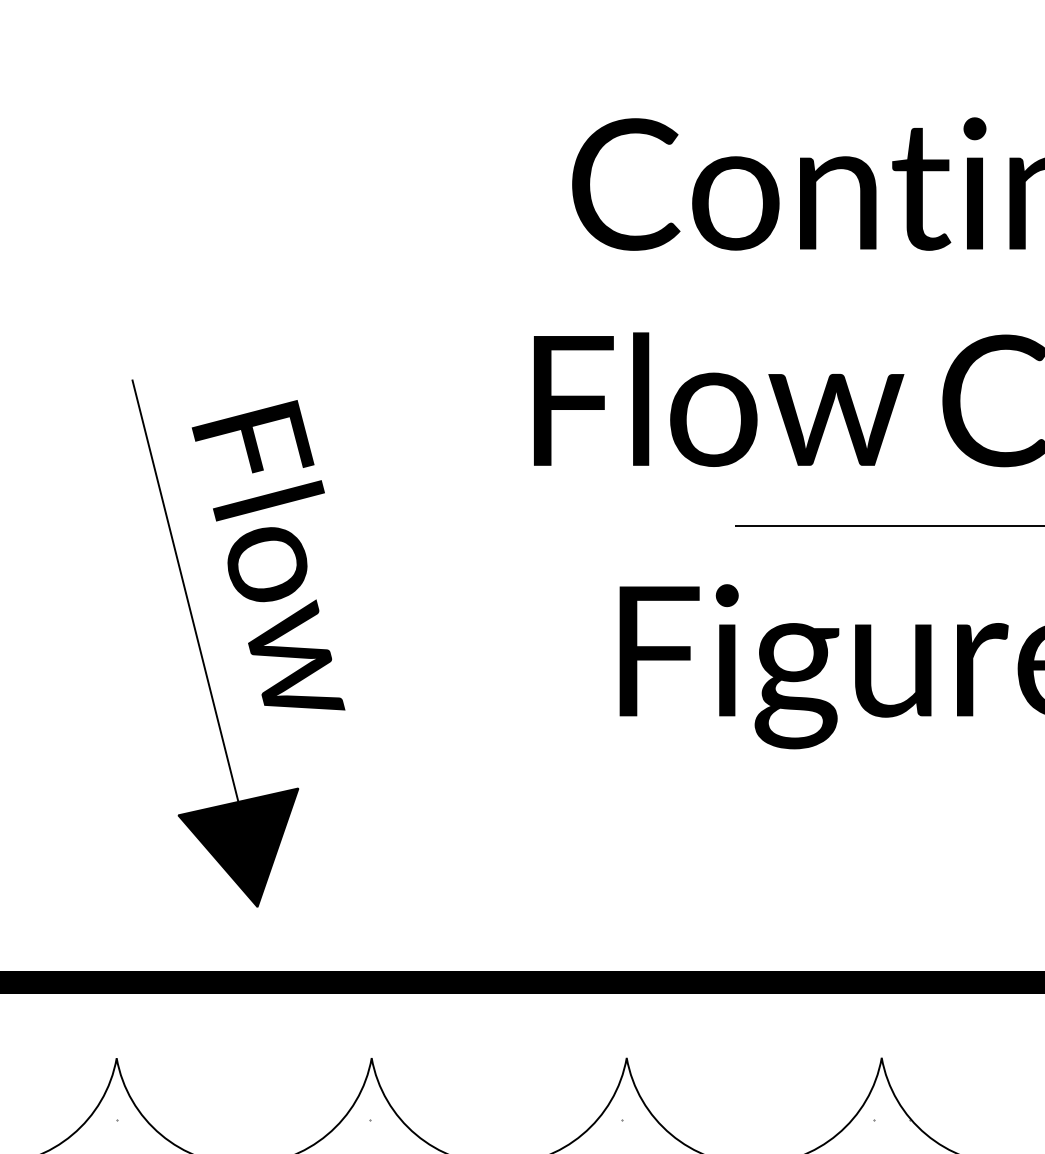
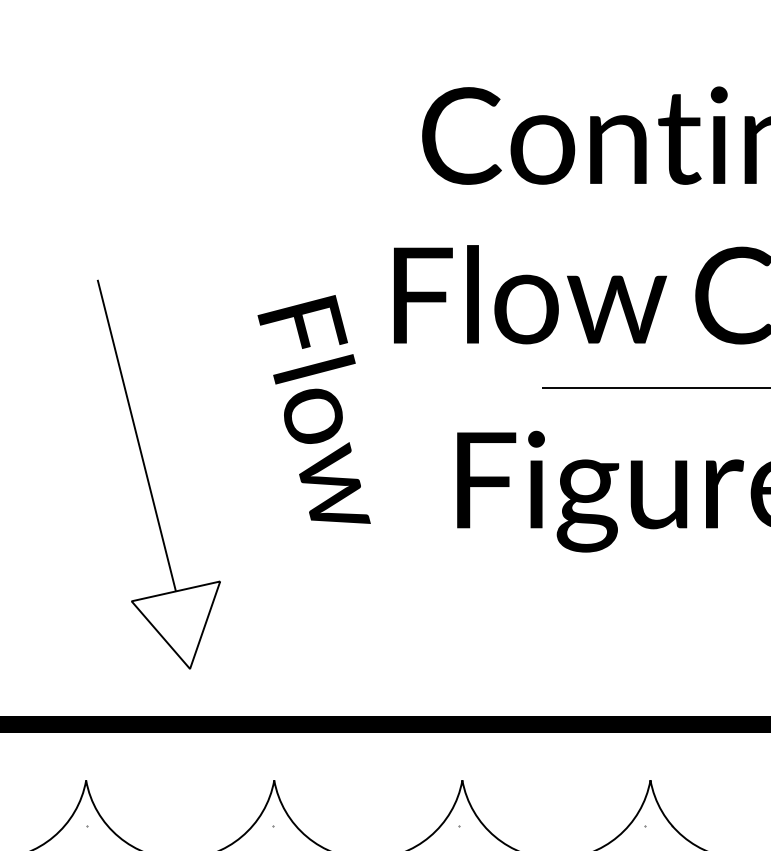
text: (267, 555) -> (313, 409), moved
fill: (237, 848) -> (175, 625), removed

